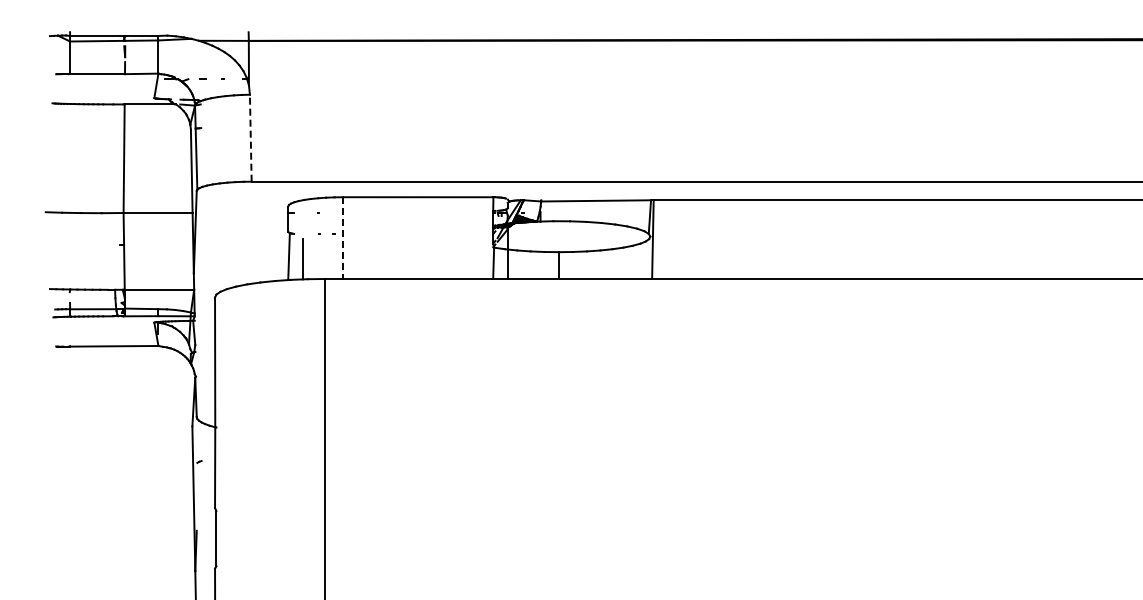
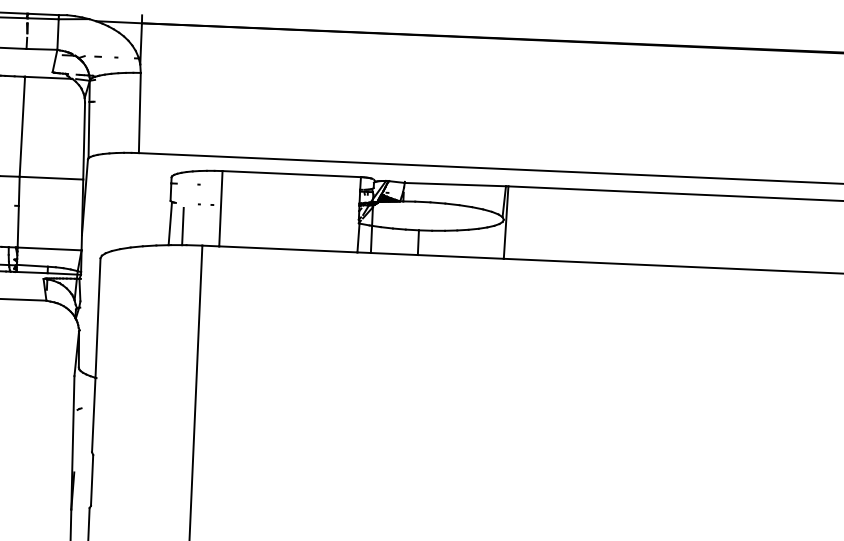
line: (250, 137) -> (139, 112), dashed -> solid
line: (343, 238) -> (221, 209), dashed -> solid

